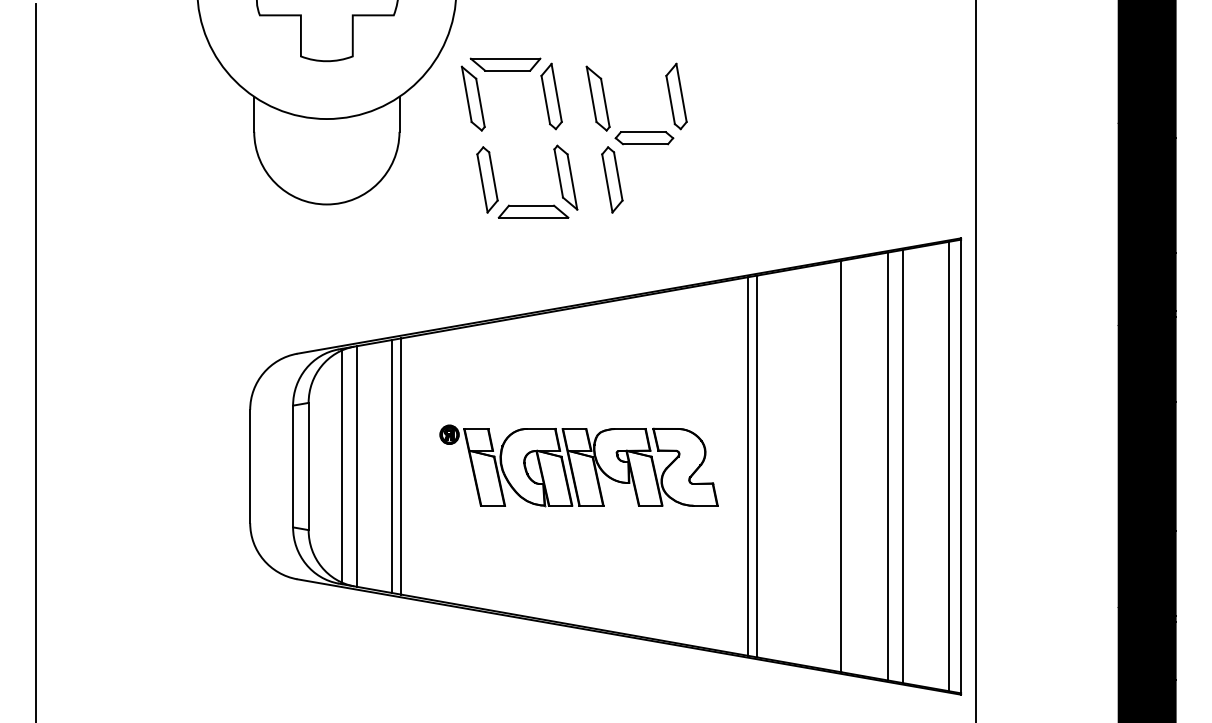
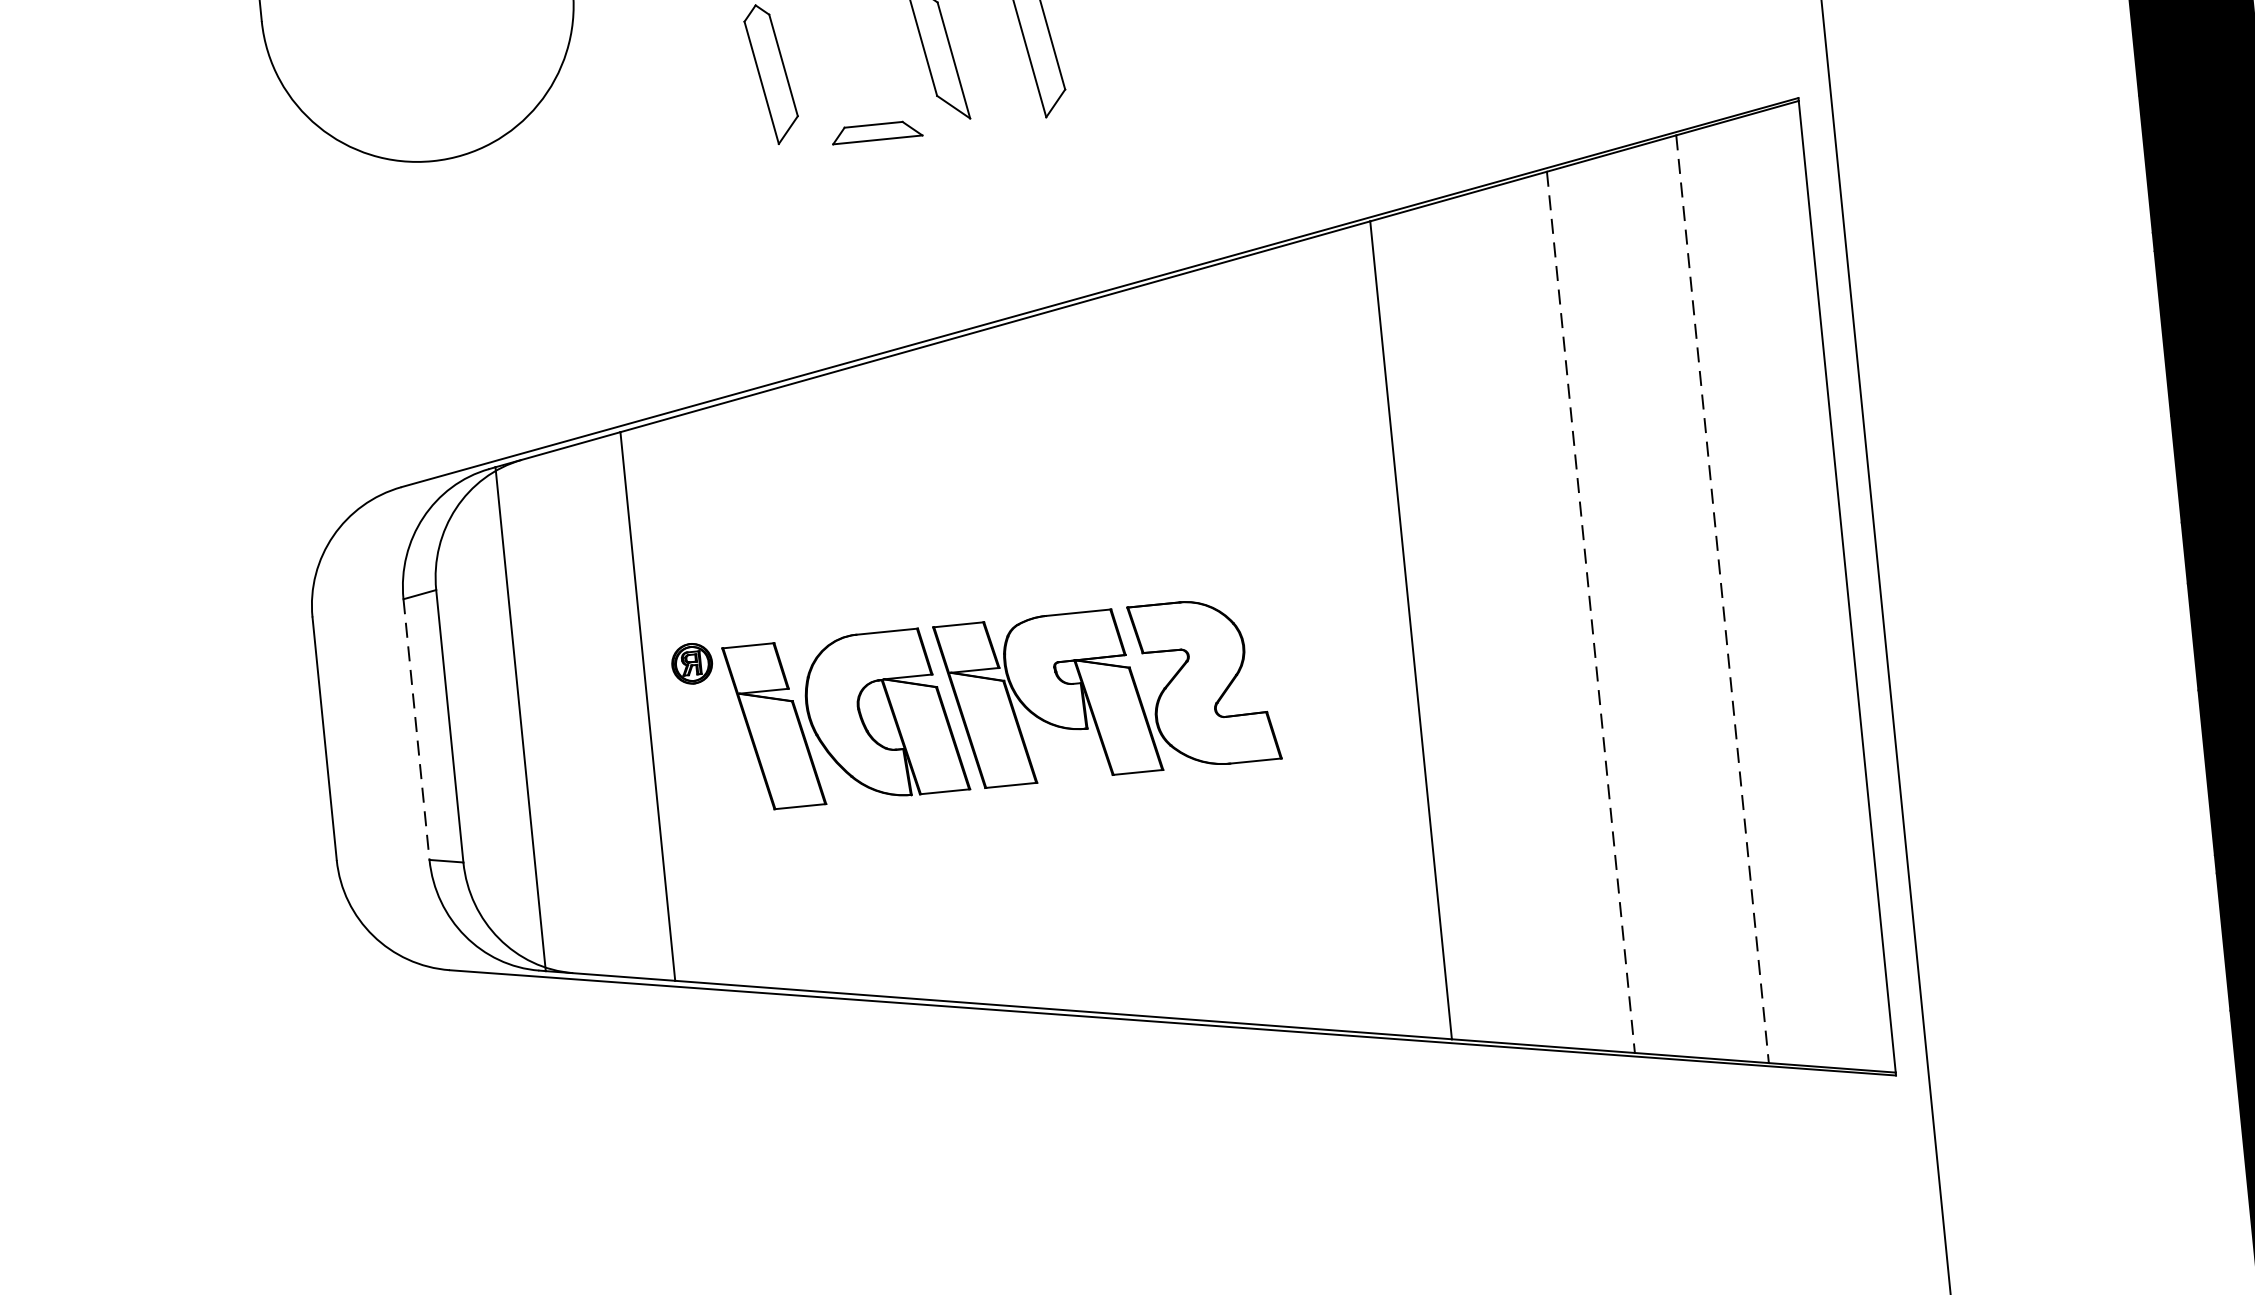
part: (533, 211) -> (876, 131), size x0.6
part: (578, 465) -> (974, 701), moved
line: (293, 466) -> (417, 729), solid -> dashed
line: (357, 466) -> (554, 715), removed
line: (392, 466) -> (629, 708), removed
line: (748, 466) -> (1391, 632), removed
line: (841, 466) -> (1591, 612), solid -> dashed
line: (888, 466) -> (1691, 602), removed
line: (902, 466) -> (1721, 599), solid -> dashed
line: (949, 466) -> (1822, 589), removed

